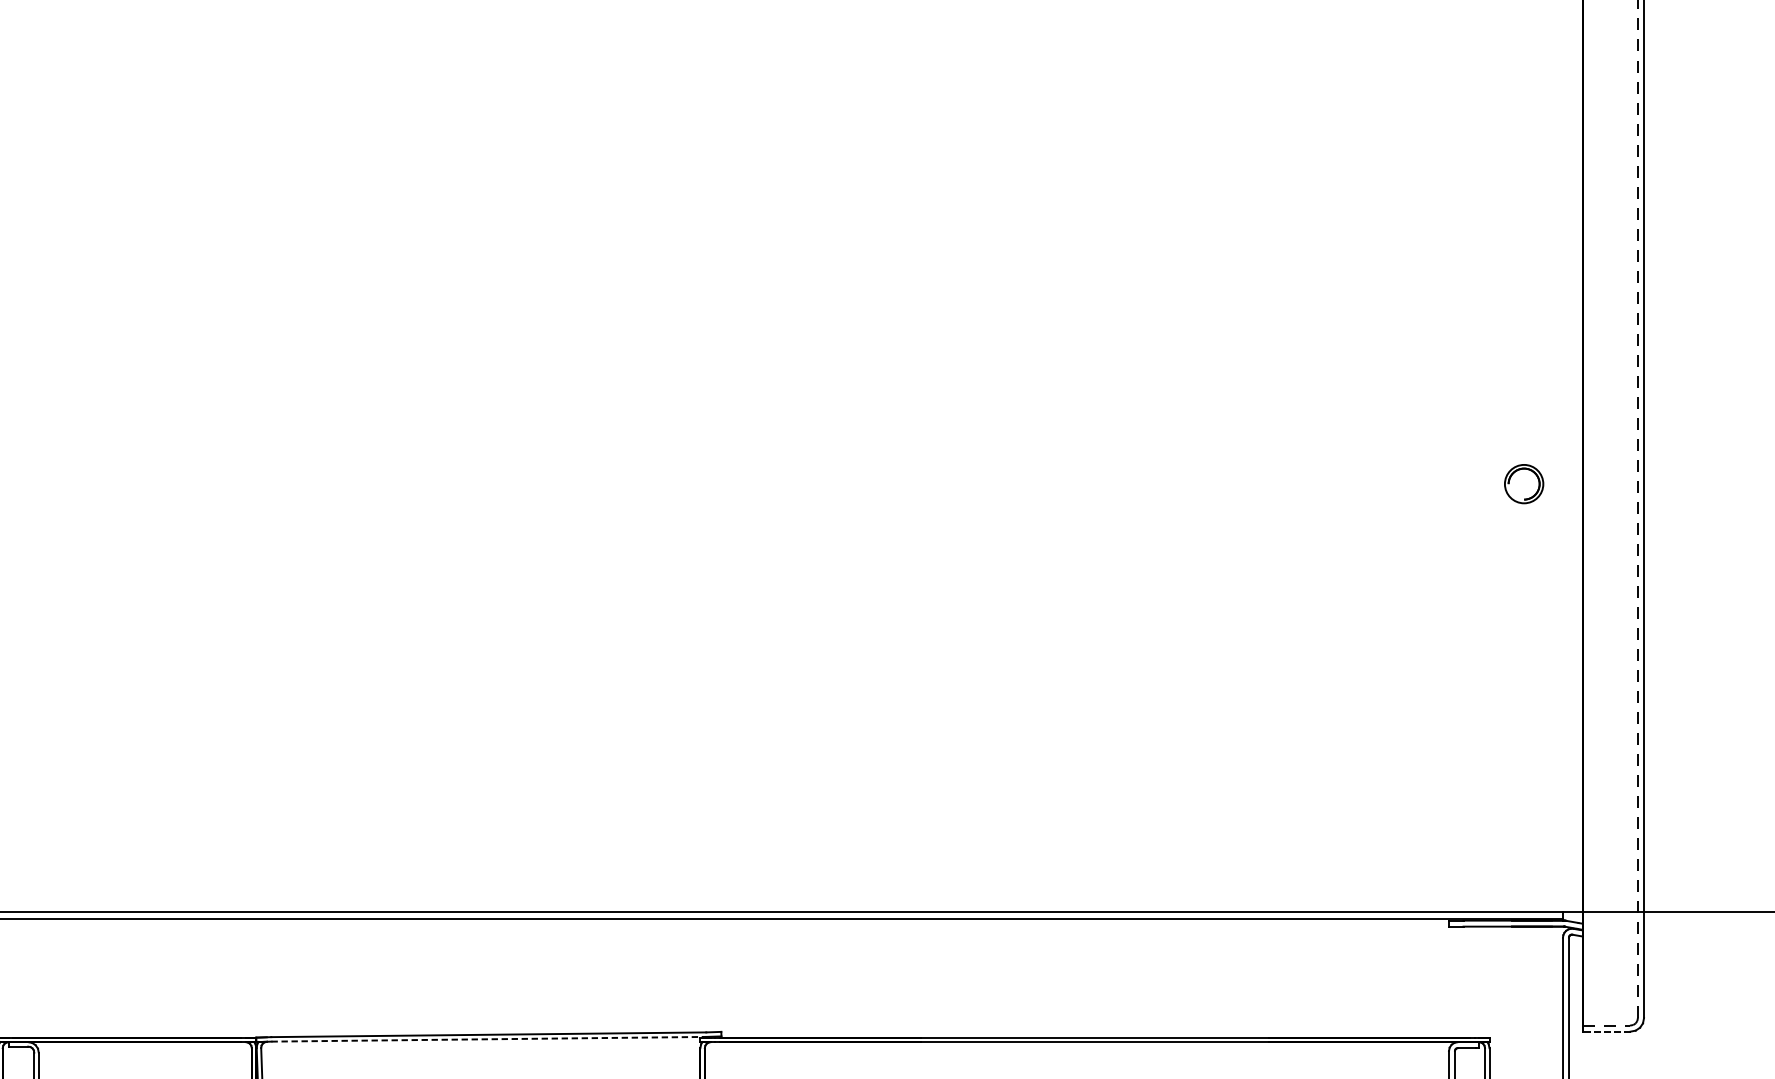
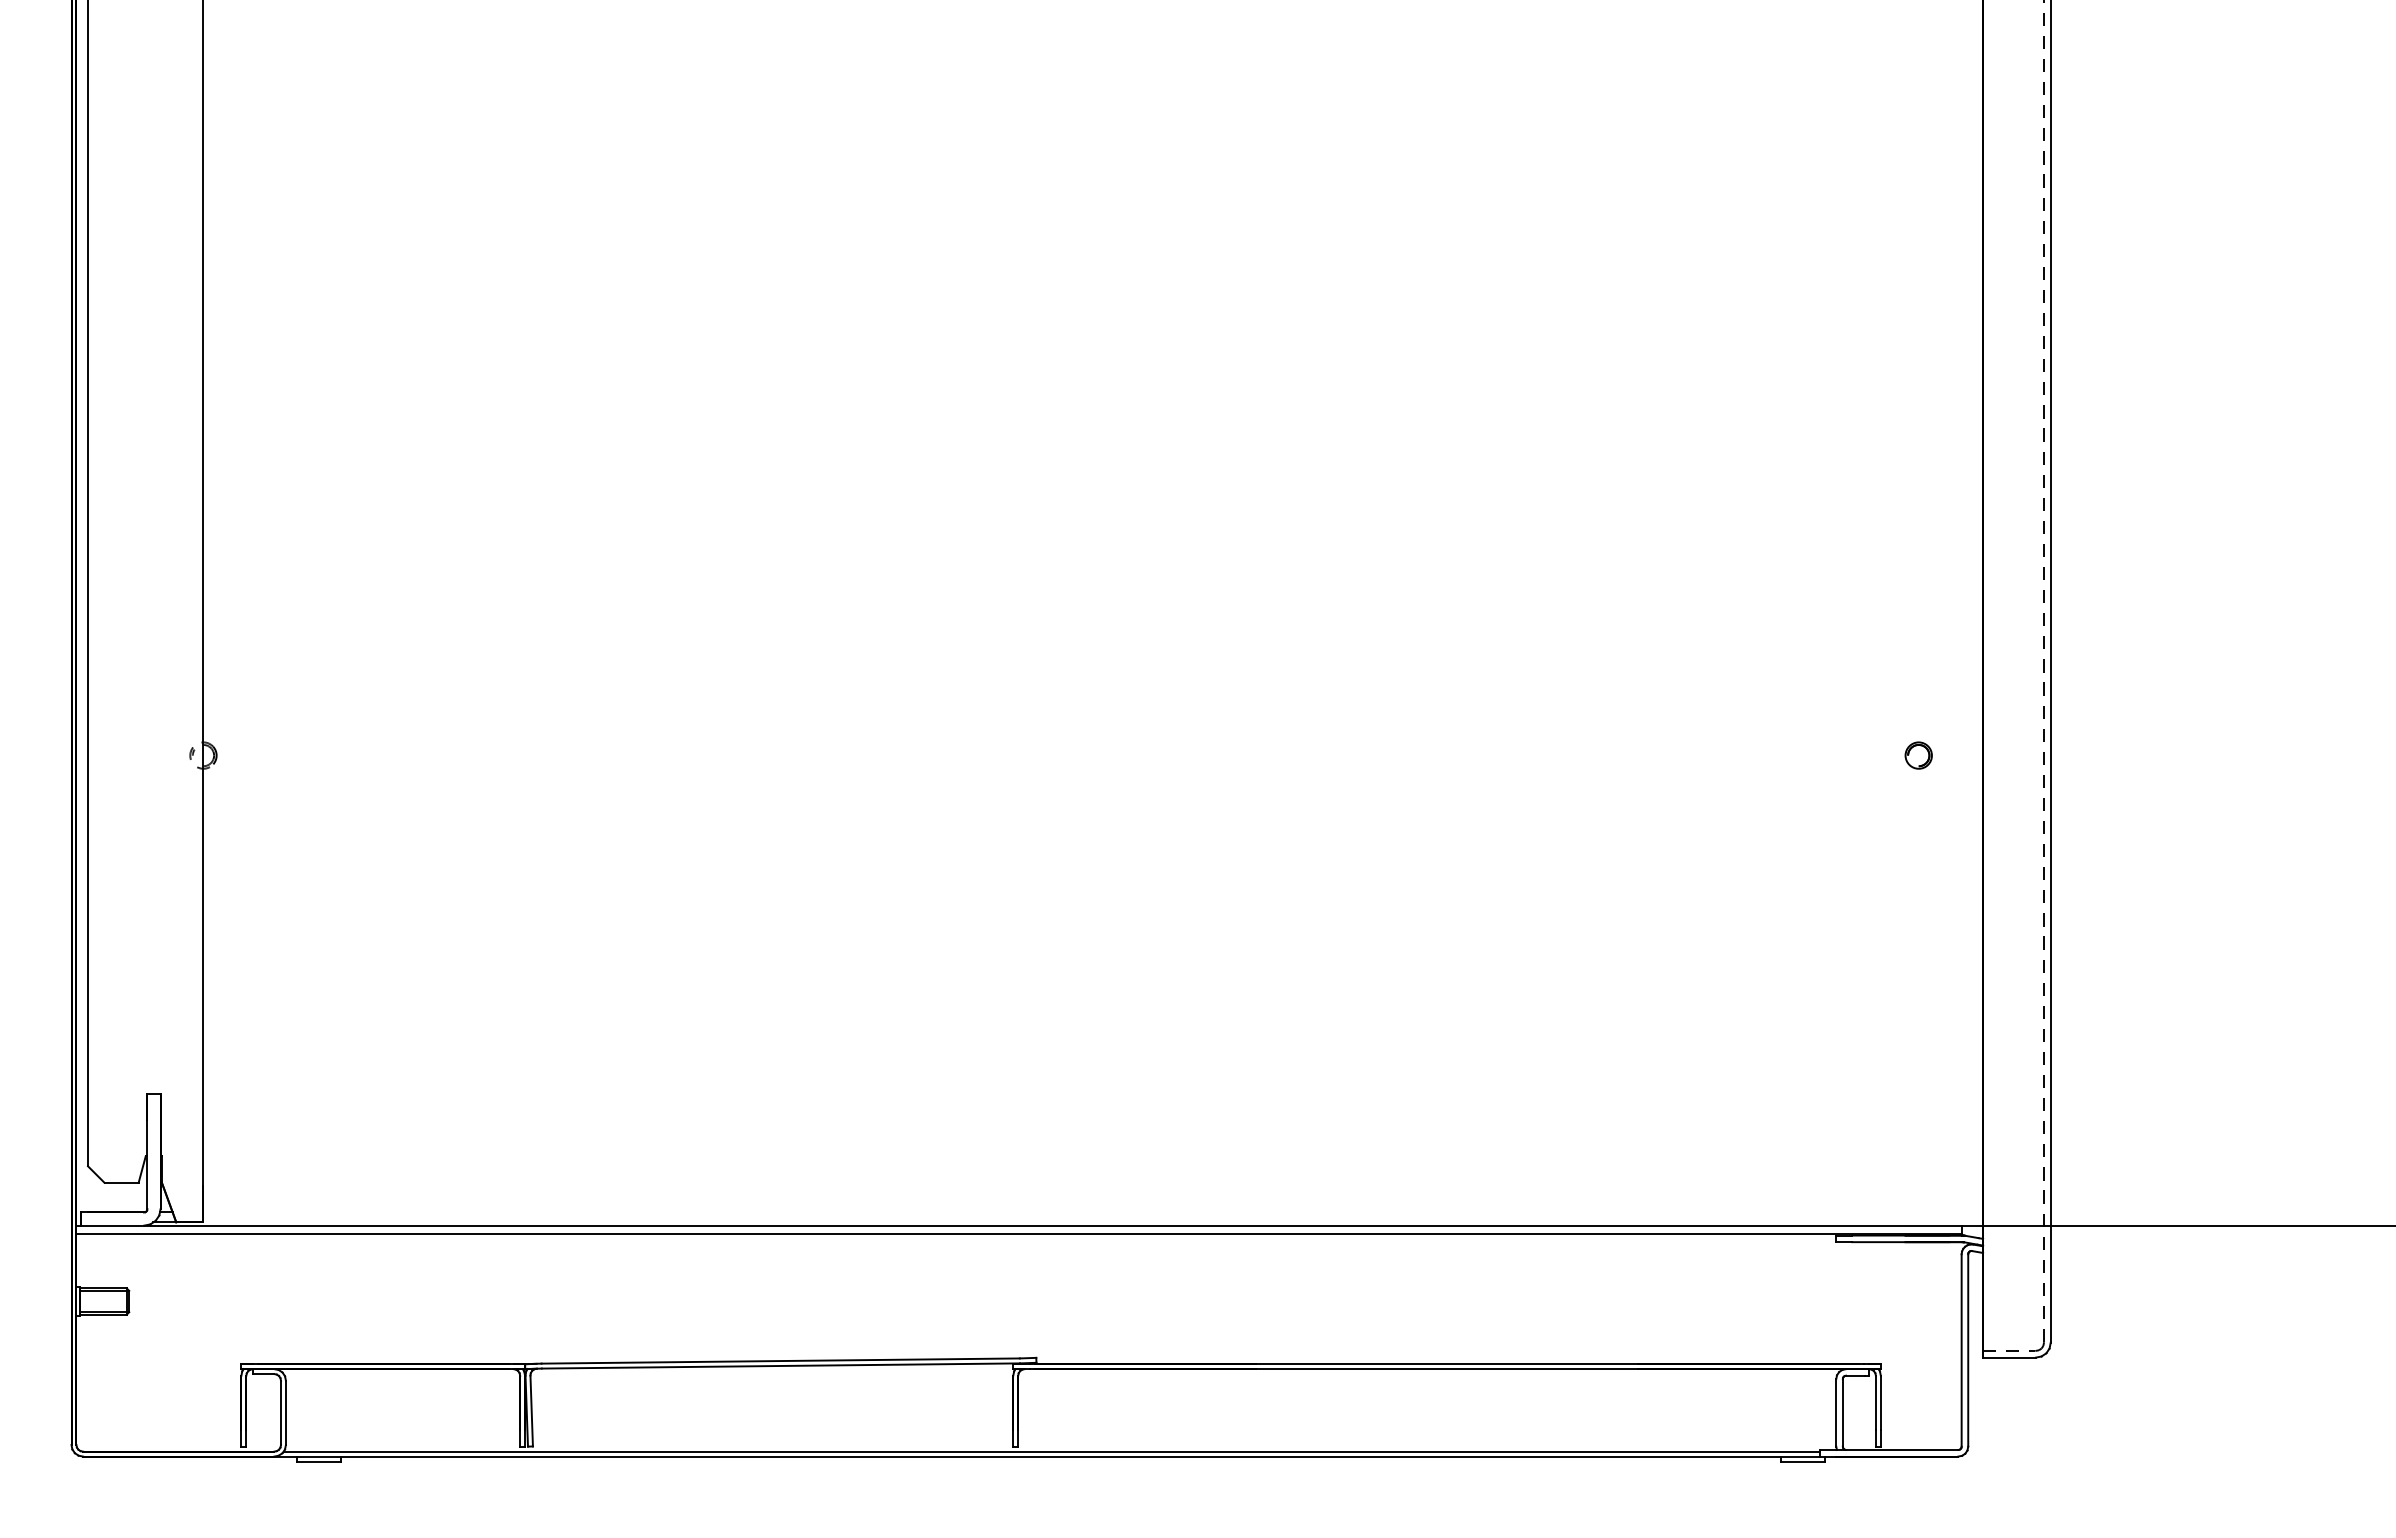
part: (1523, 483) -> (1918, 755), size x0.62
line: (1606, 1031) -> (2009, 1357), dashed -> solid
line: (489, 1038) -> (781, 1365), dashed -> solid

